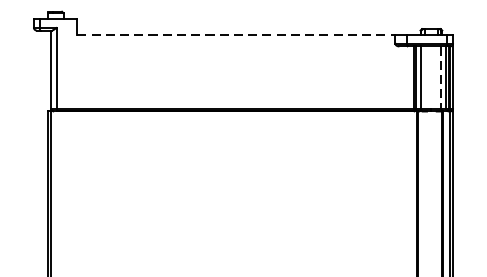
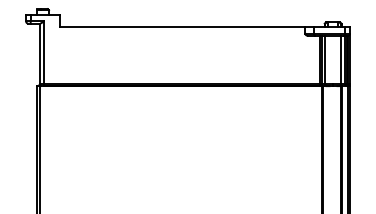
line: (236, 34) -> (182, 26), dashed -> solid
line: (440, 78) -> (340, 60), dashed -> solid

